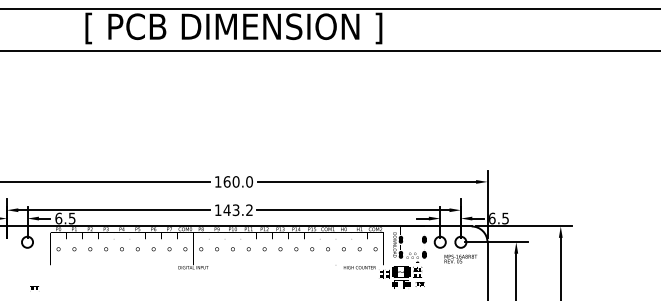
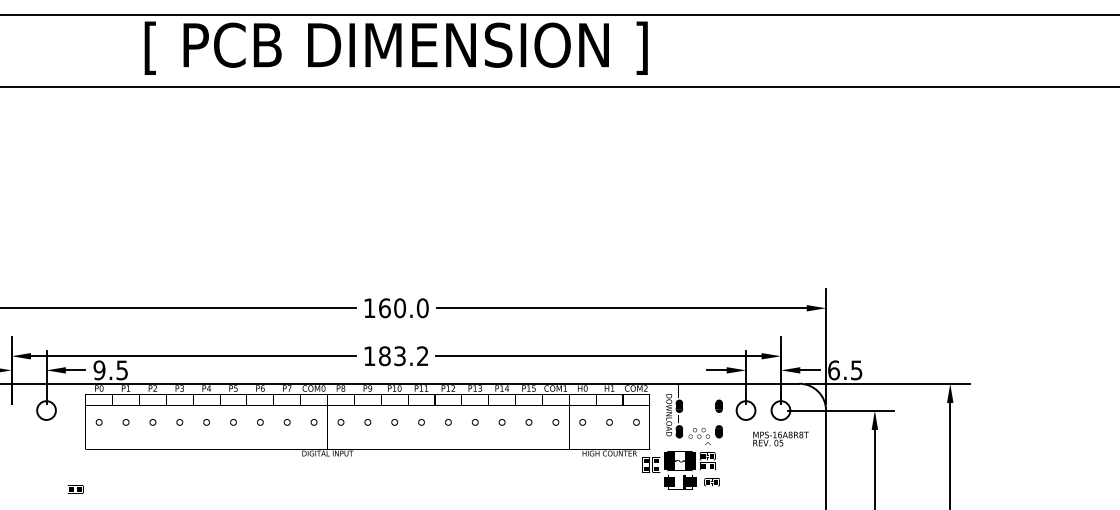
text: (226, 210) -> (383, 356), 143.2 -> 183.2
text: (58, 218) -> (99, 370), 6.5 -> 9.5
part: (34, 288) -> (75, 488), moved

